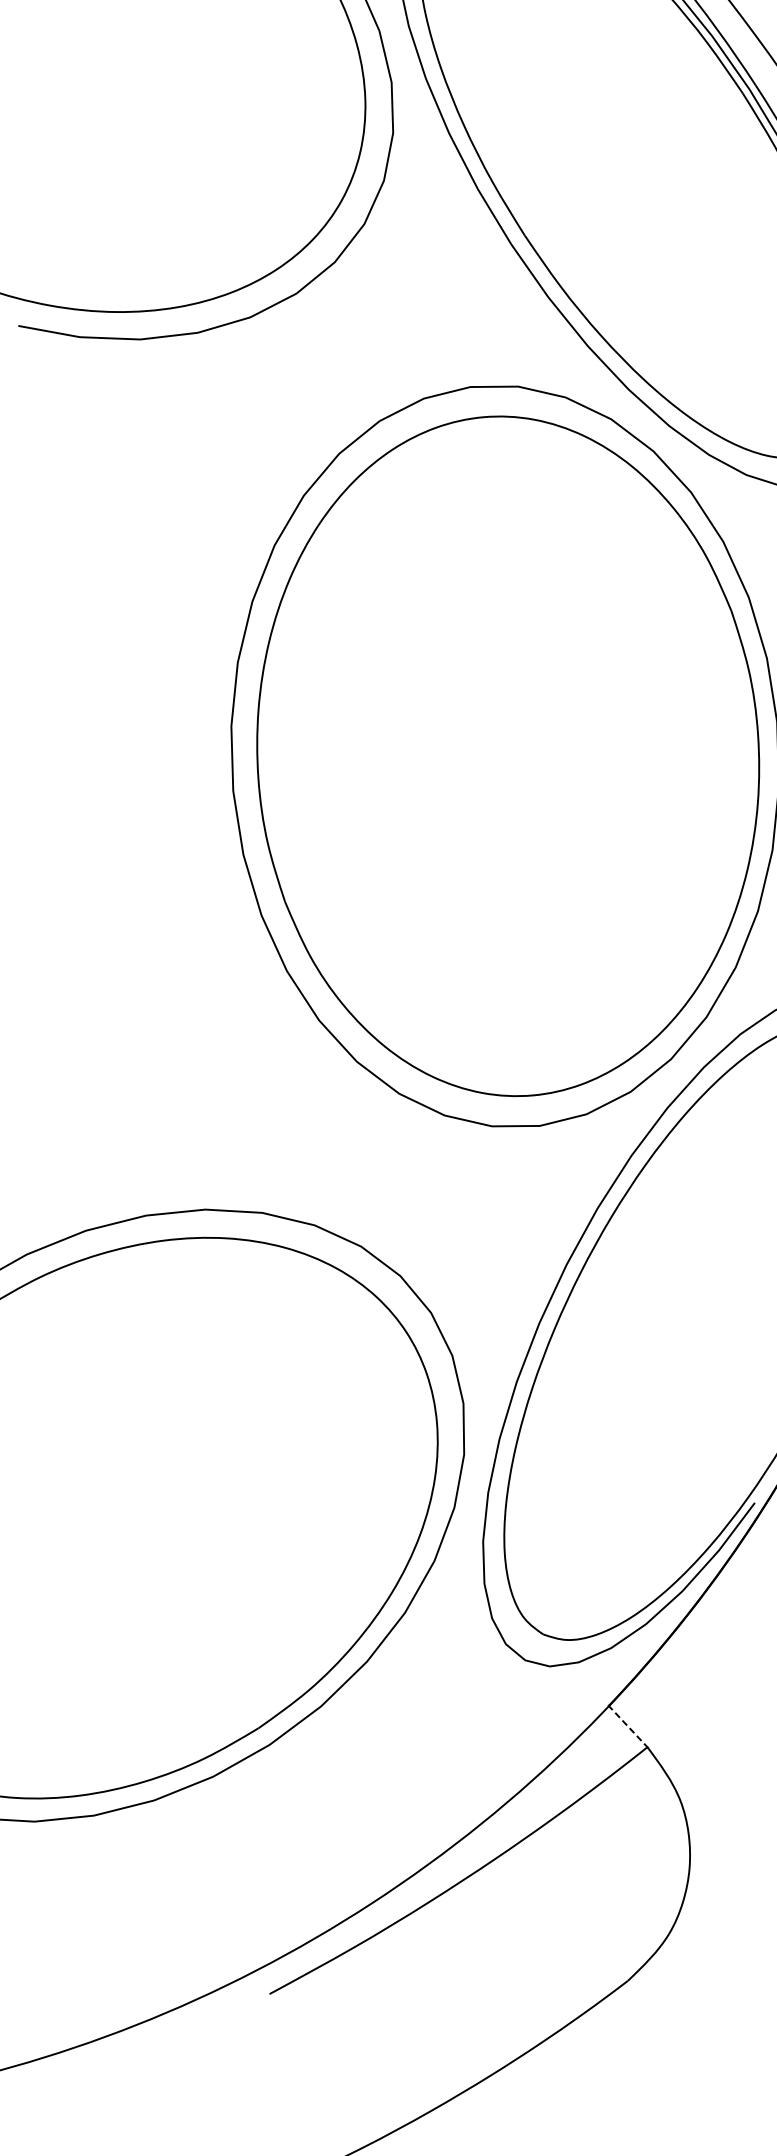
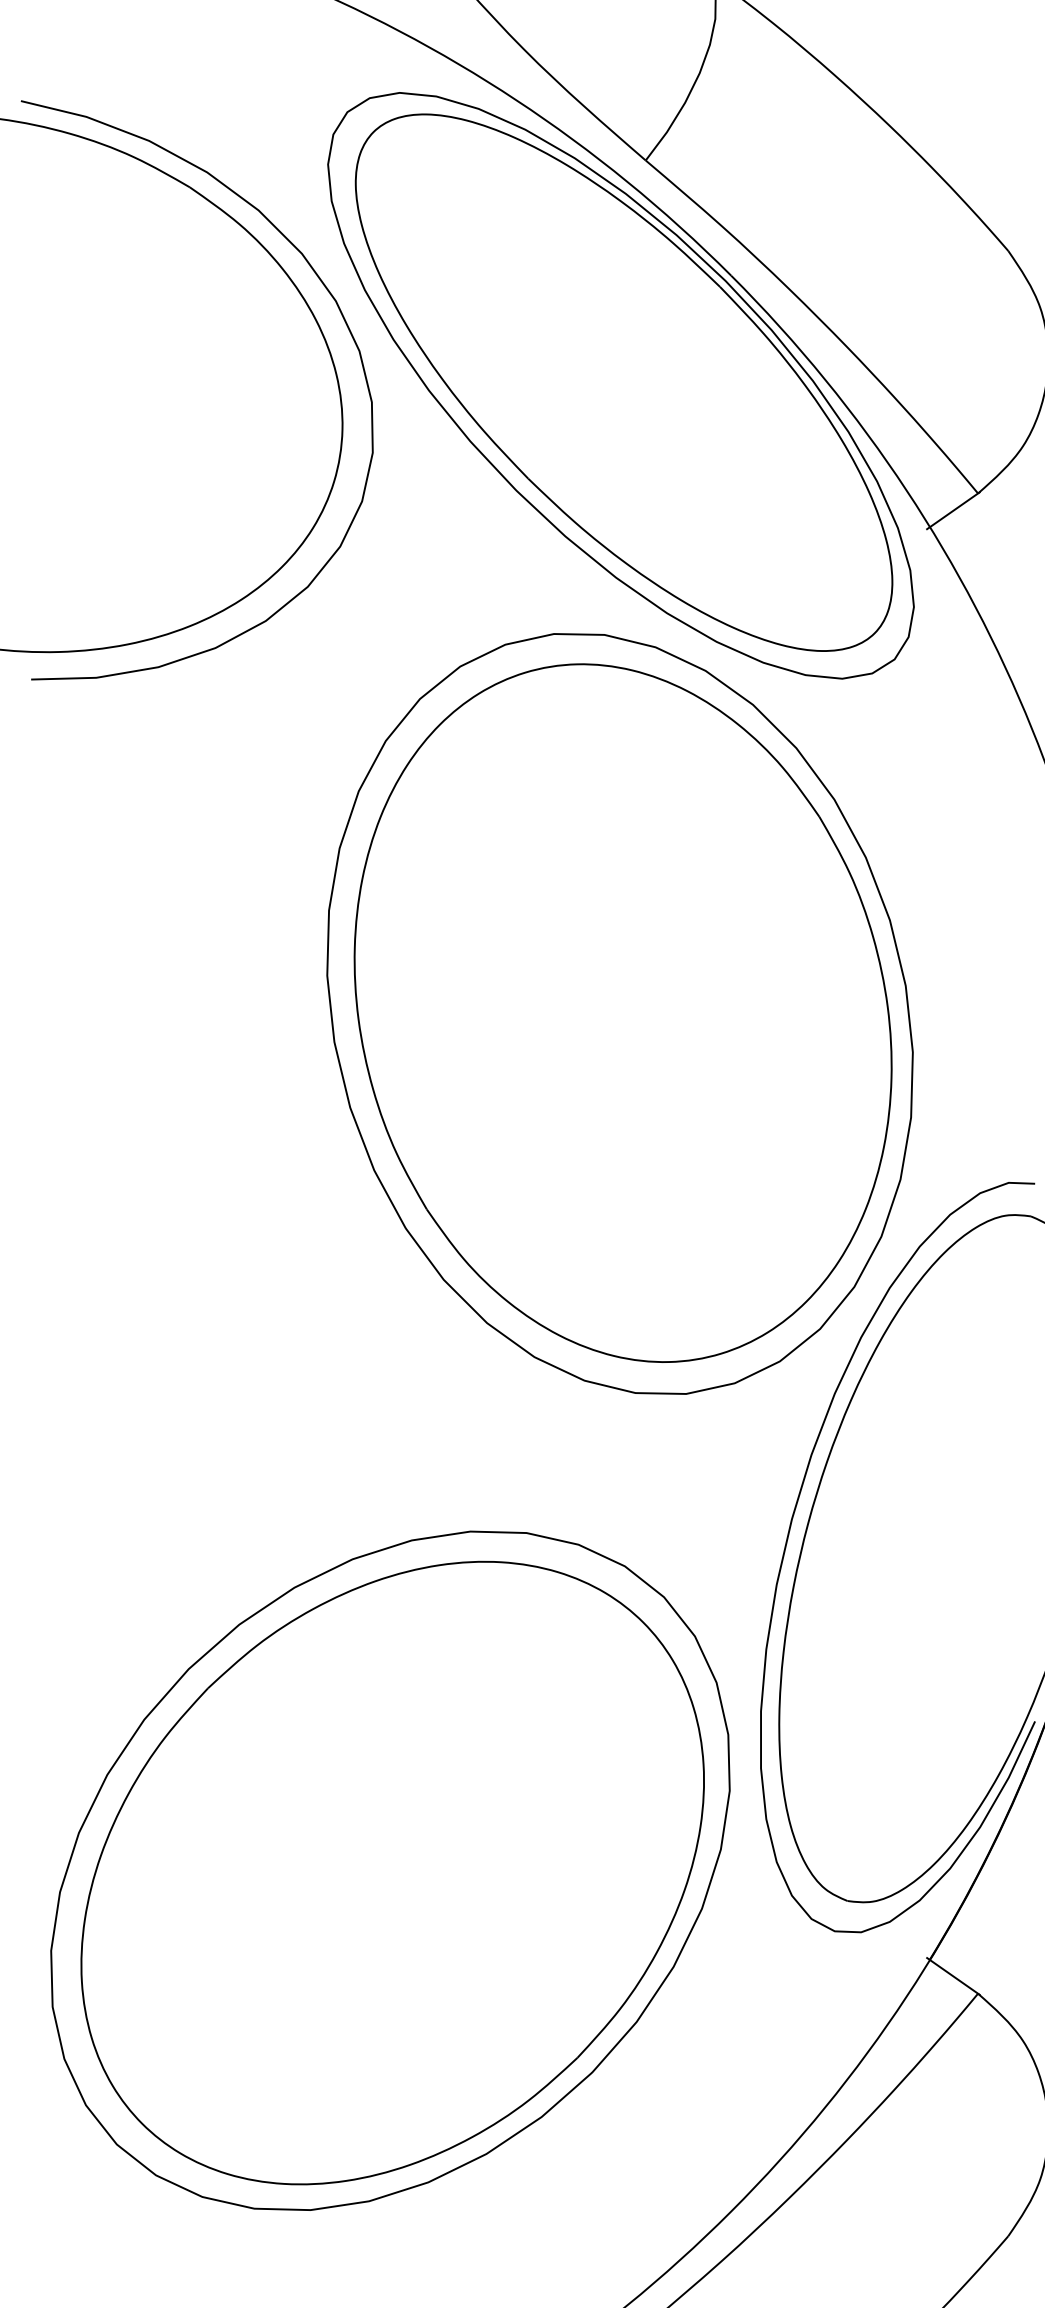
line: (626, 1726) -> (952, 1976), dashed -> solid

